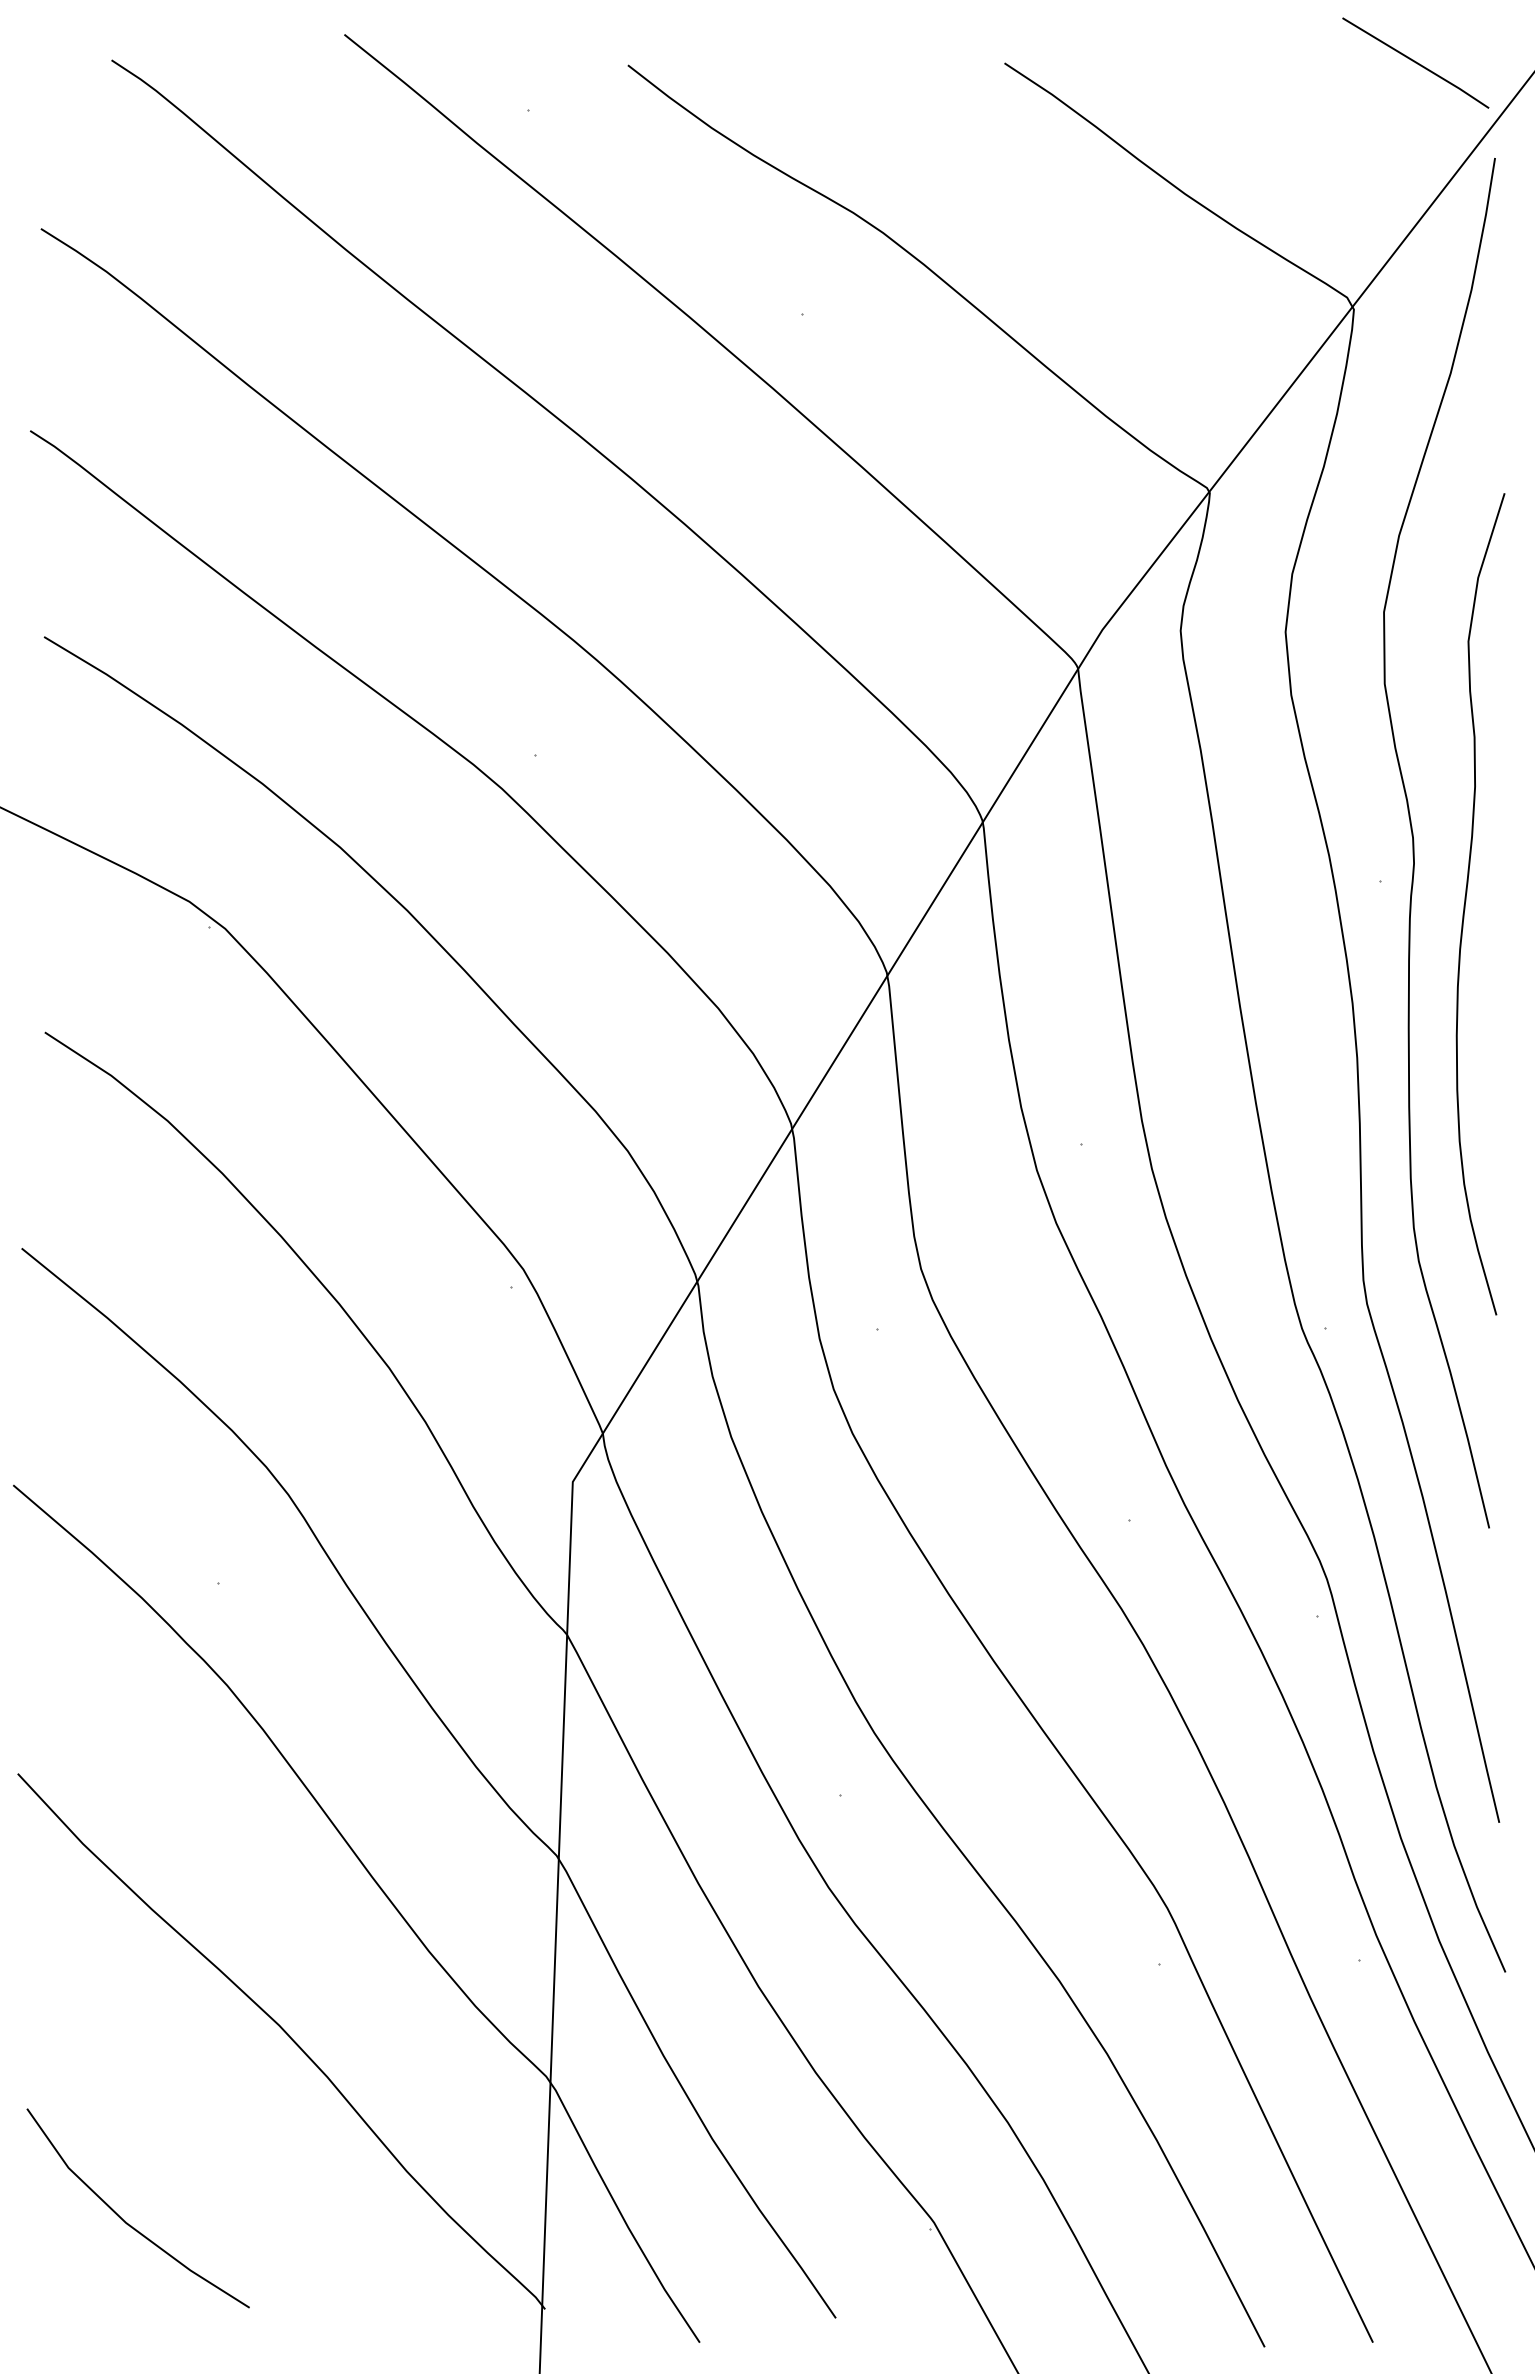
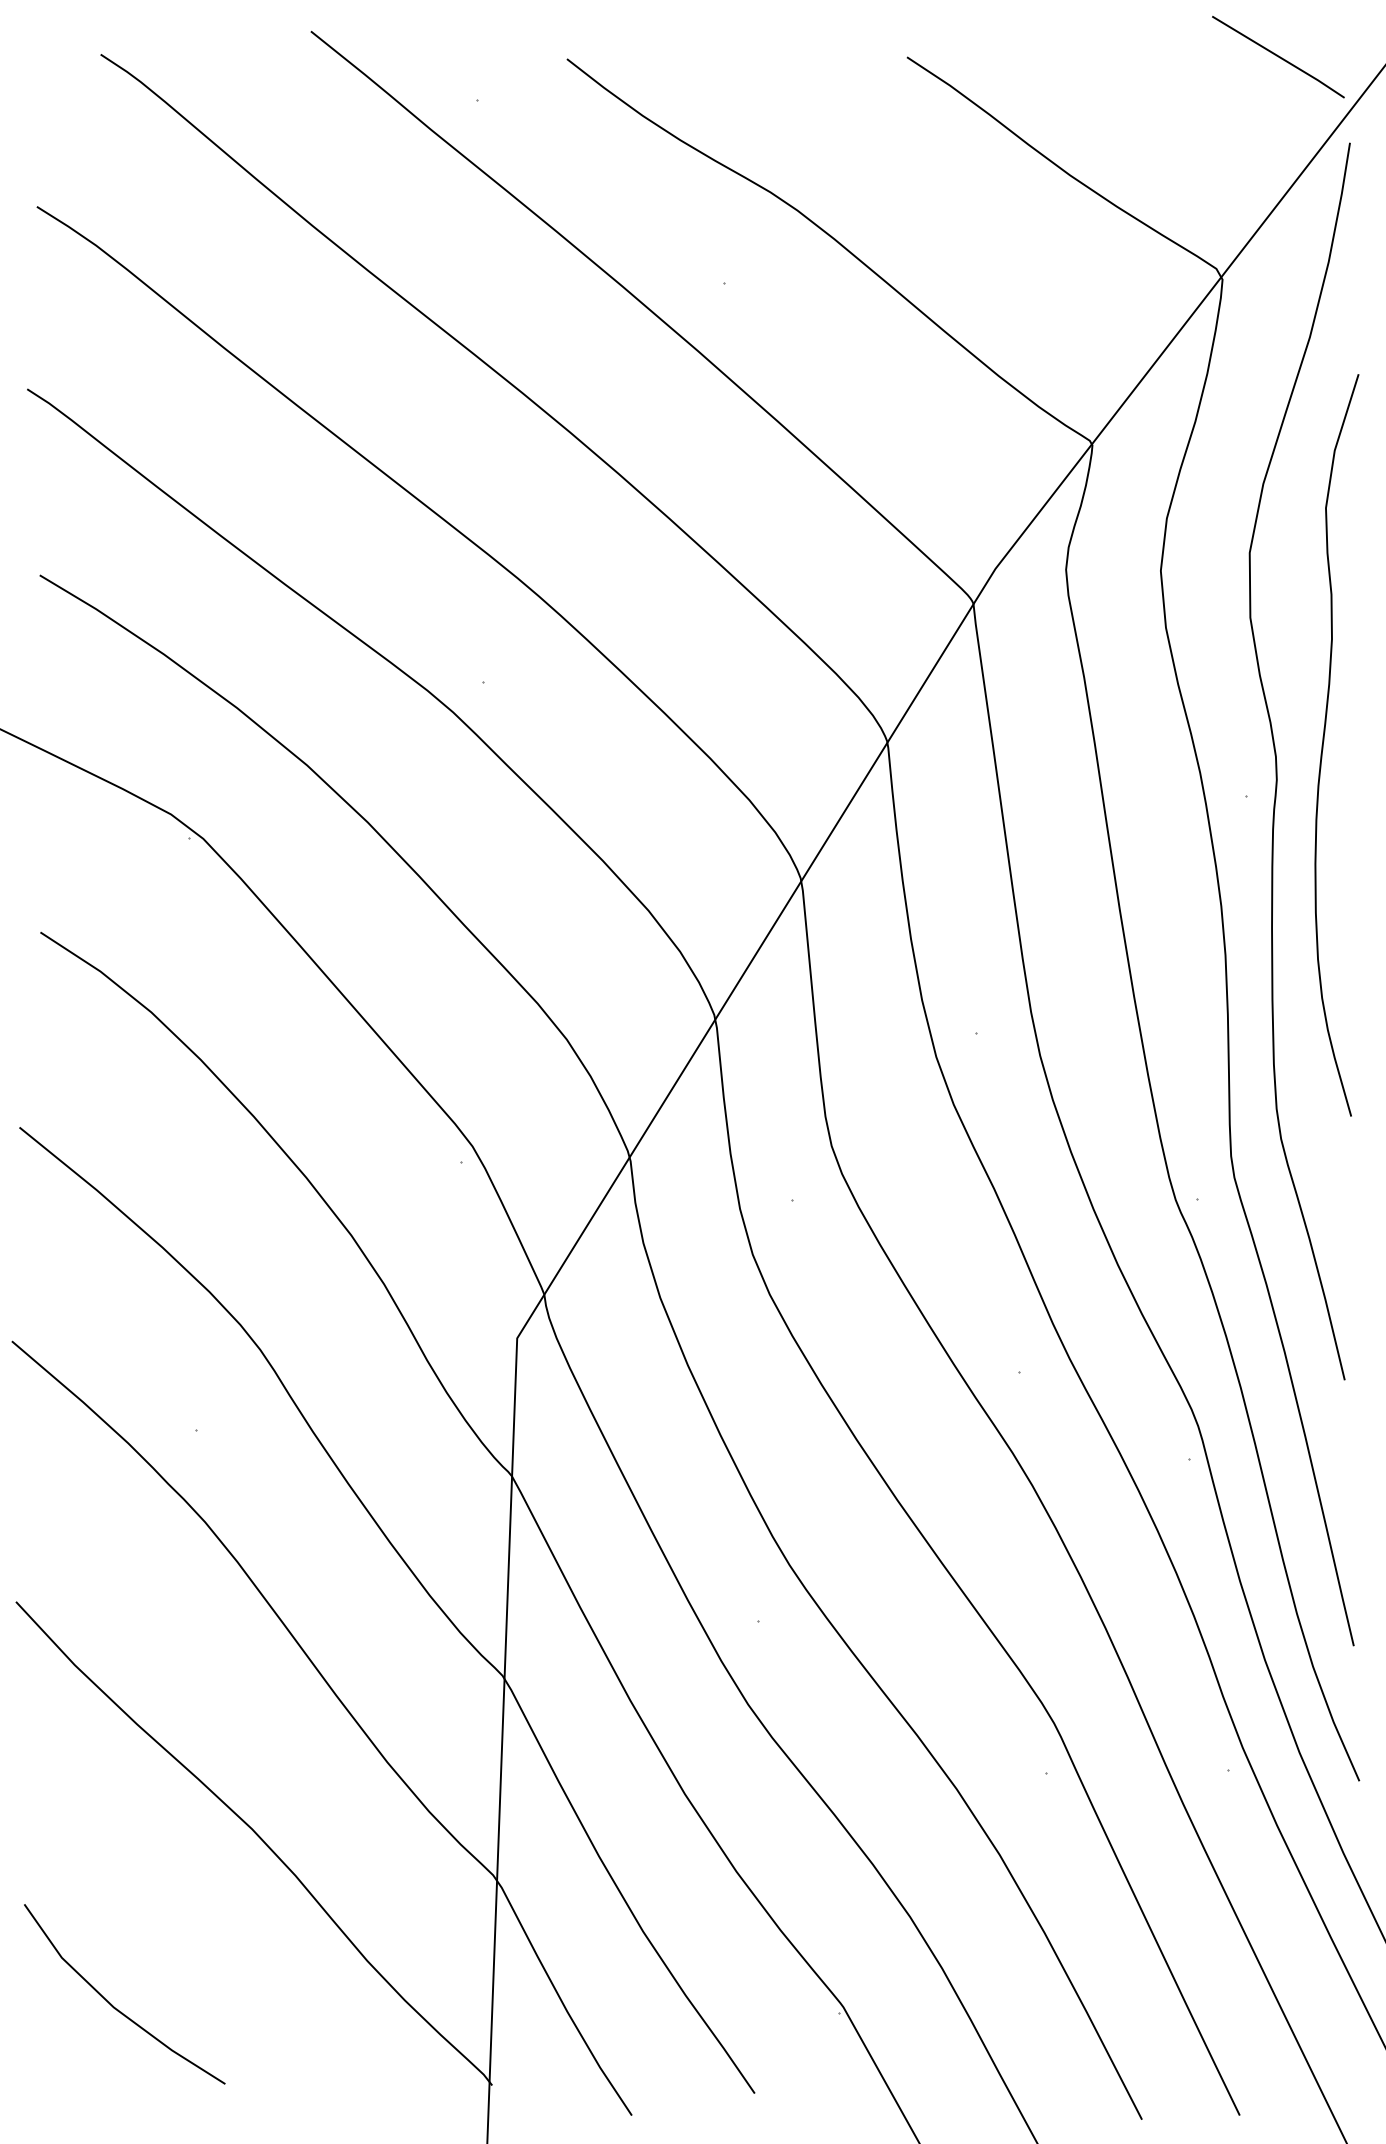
curve: (1466, 901) -> (1324, 742), moved

